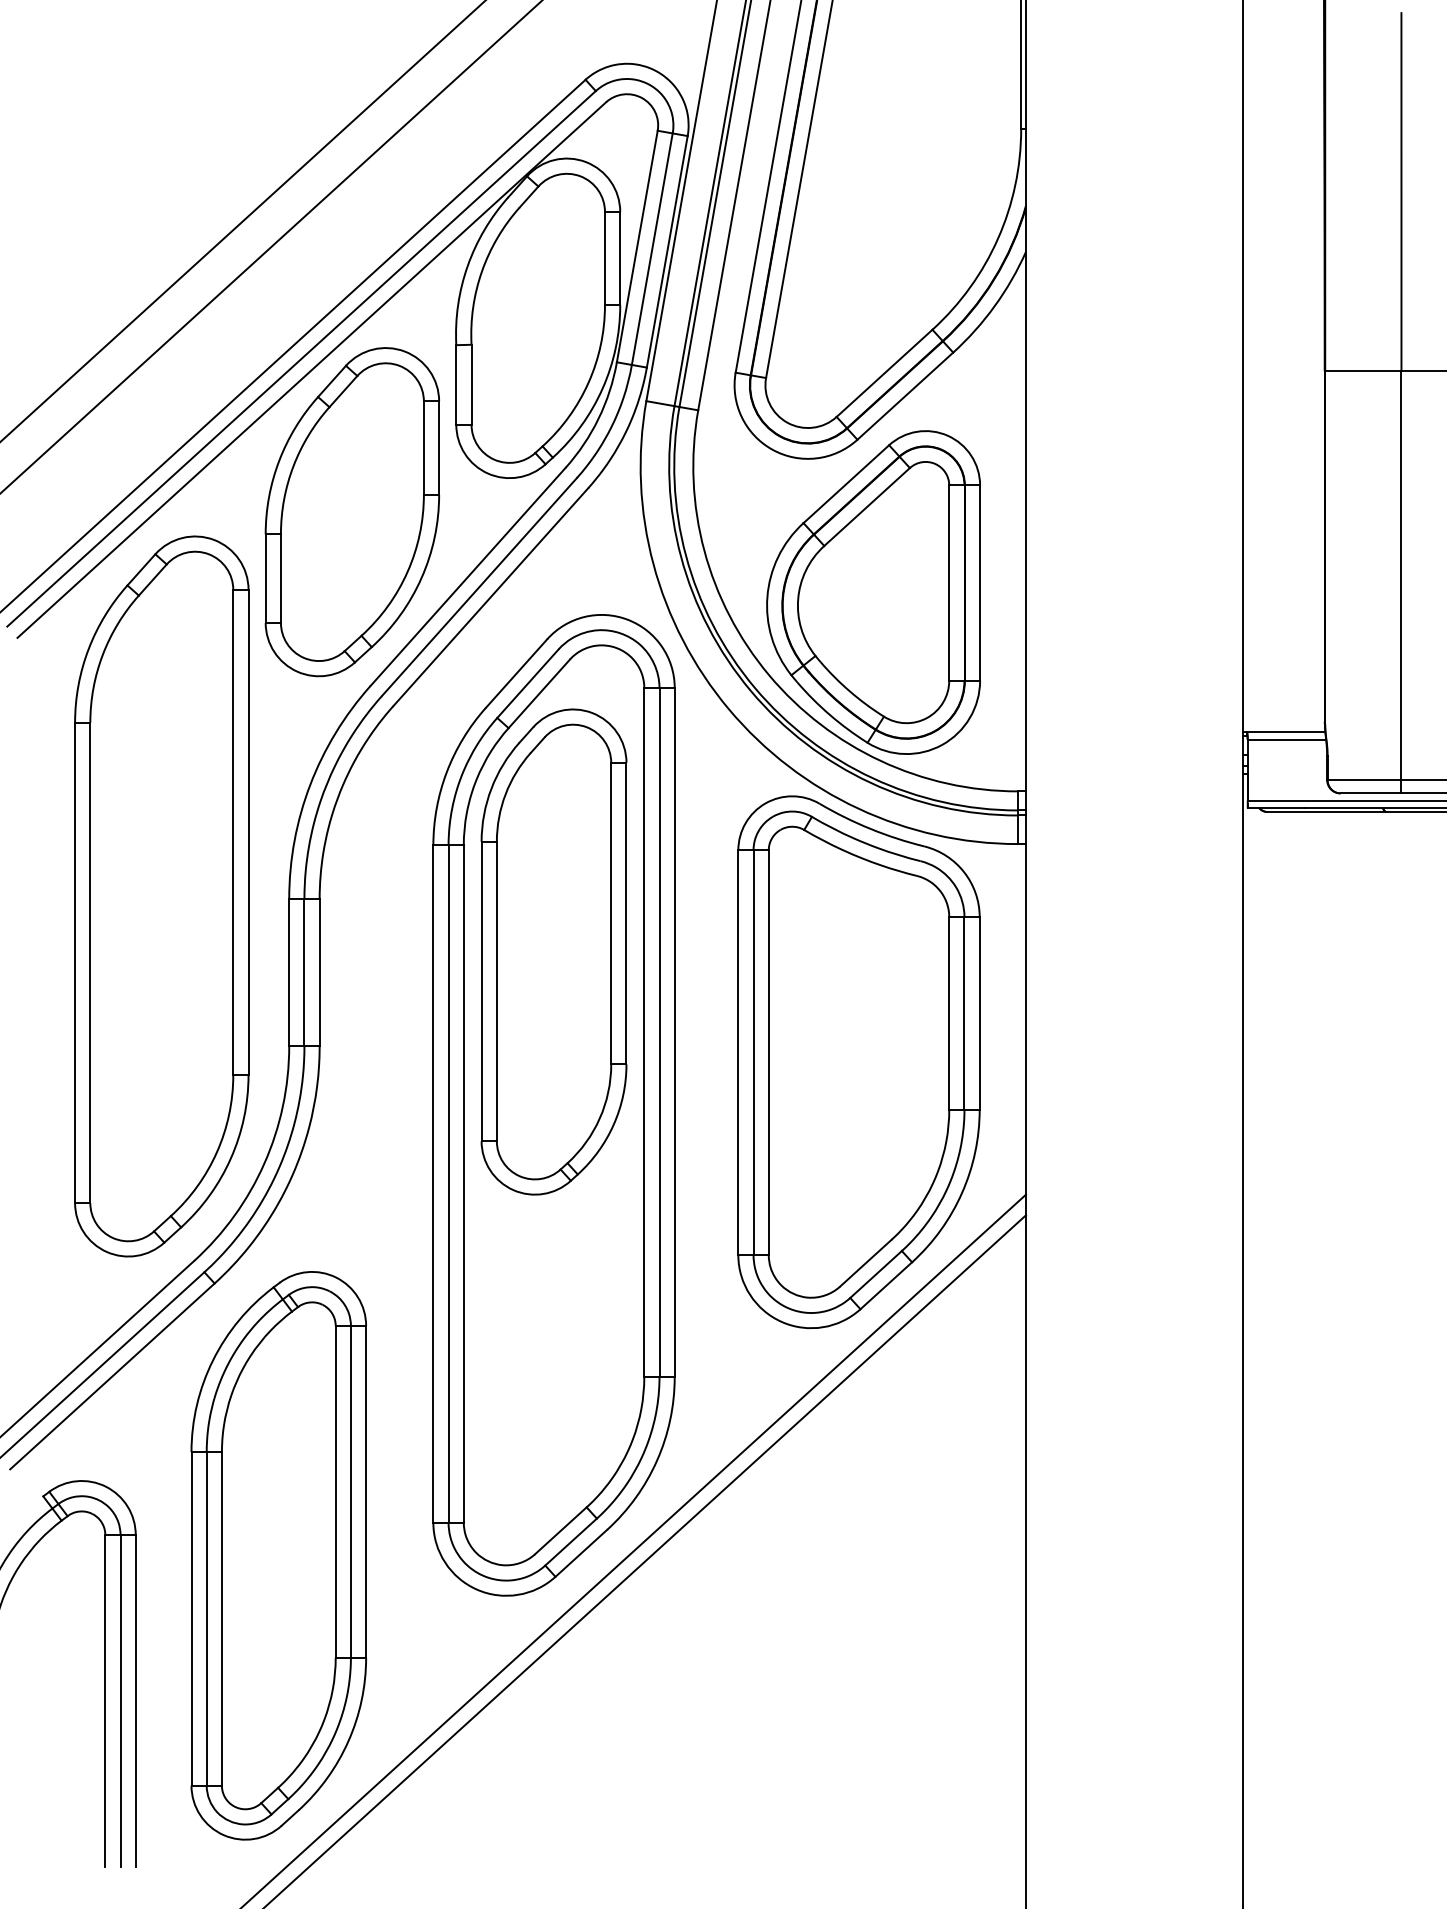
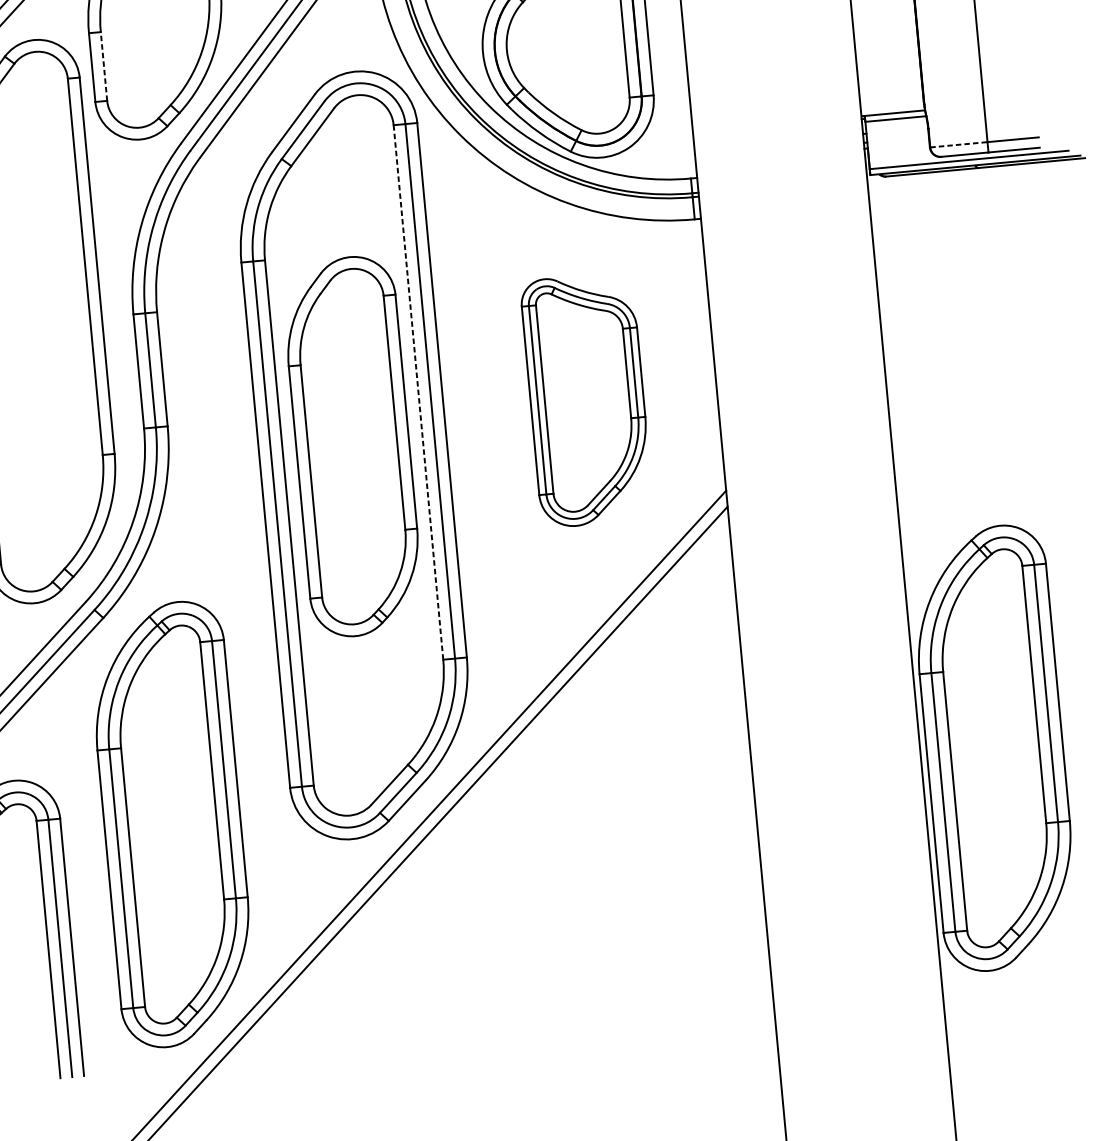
line: (280, 578) -> (103, 66), solid -> dashed
line: (1364, 780) -> (958, 145), solid -> dashed
part: (553, 951) -> (352, 446), moved
line: (644, 1032) -> (418, 392), solid -> dashed
part: (858, 1062) -> (586, 400), size x0.6
part: (1338, 1555) -> (994, 748), added

